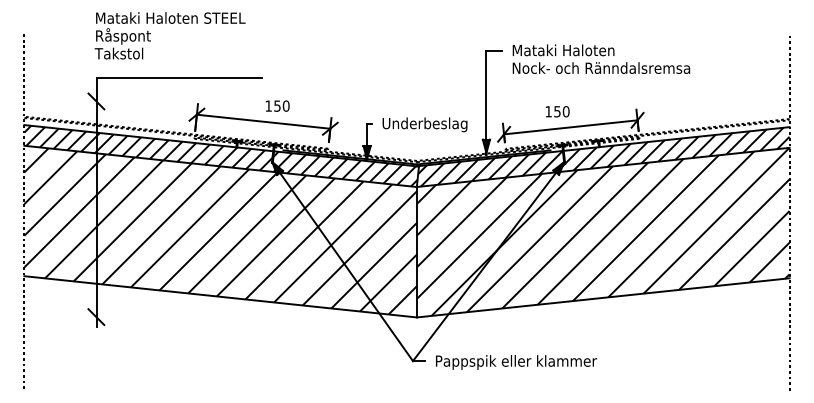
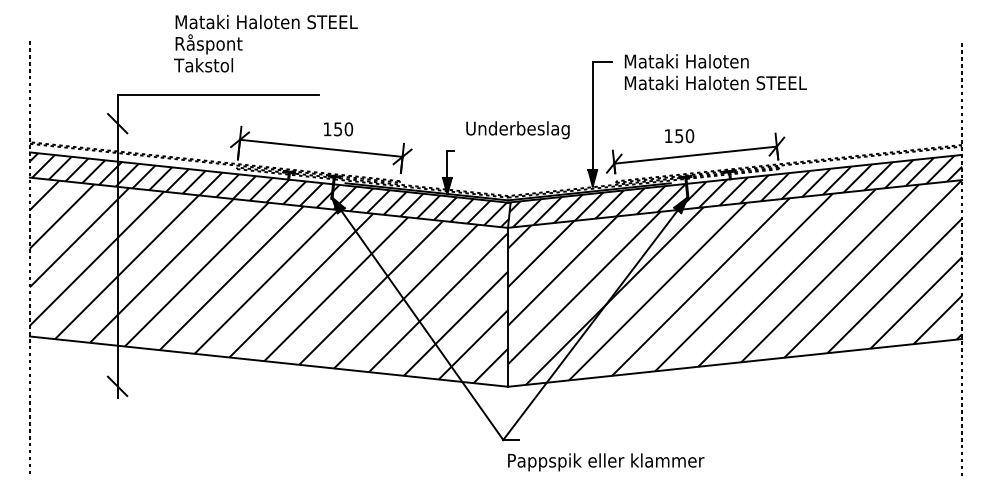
text: (169, 35) -> (265, 43), moved
text: (602, 67) -> (734, 82), Nock- och Ränndalsremsa -> Mataki Haloten STEEL
text: (424, 124) -> (517, 129), moved
text: (516, 362) -> (606, 462), moved

